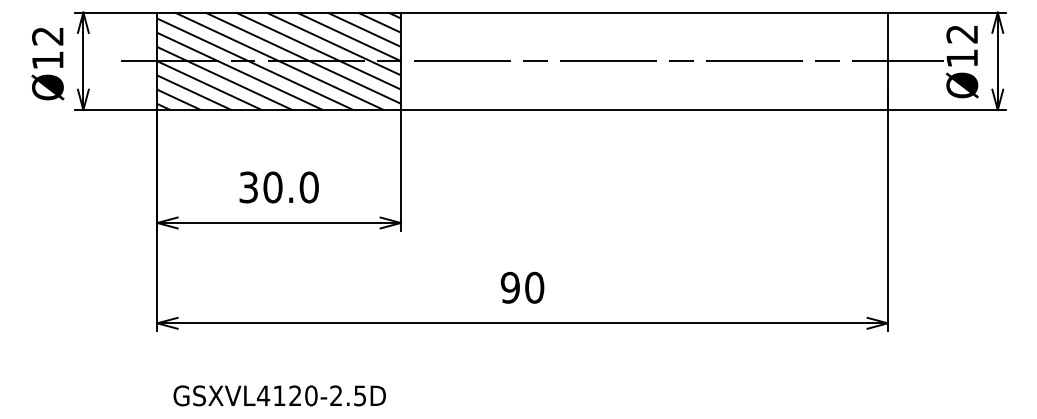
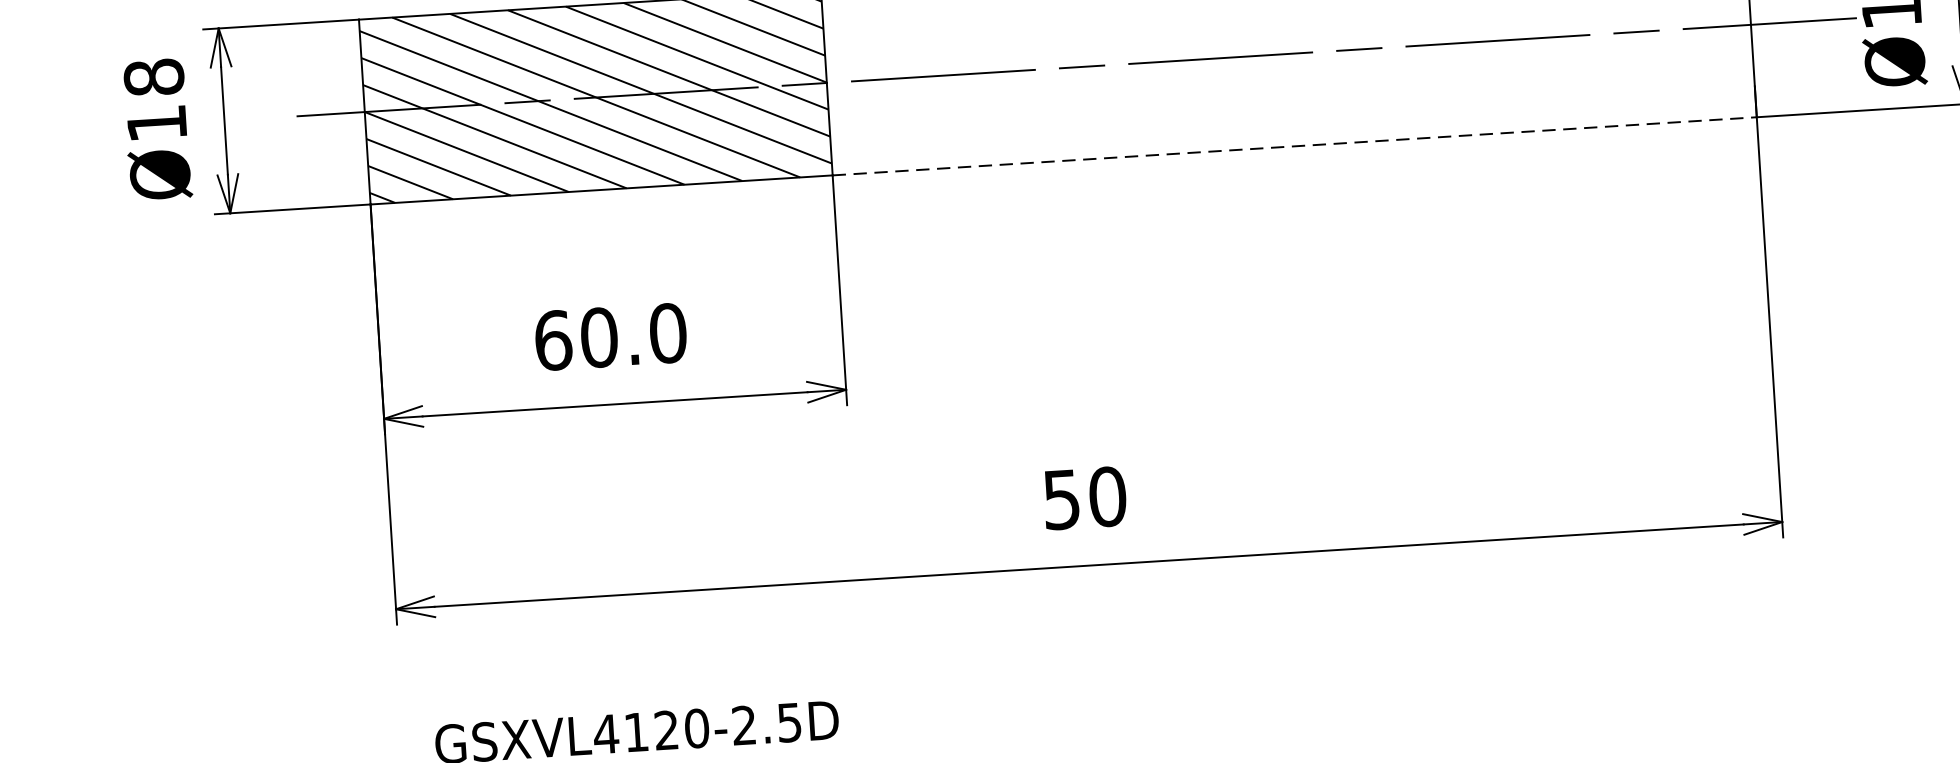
text: (47, 35) -> (153, 76), Ø12 -> Ø18
line: (644, 109) -> (1294, 145), solid -> dashed
text: (248, 187) -> (552, 340), 30.0 -> 60.0
text: (509, 287) -> (1059, 499), 90 -> 50

